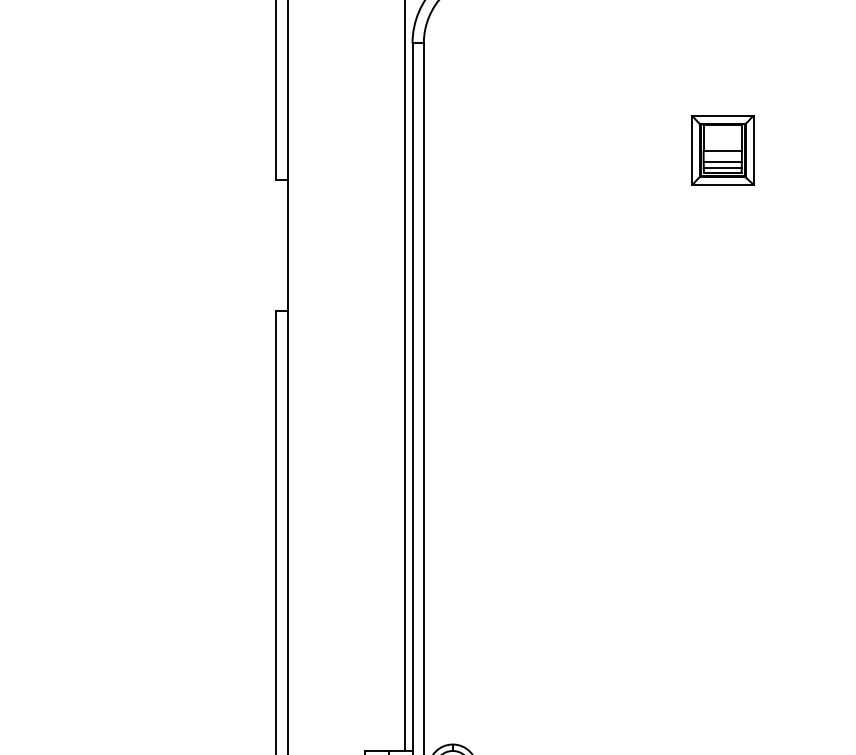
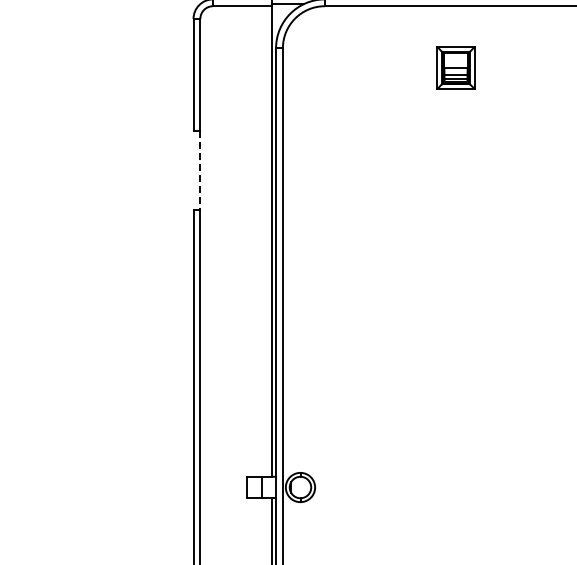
part: (721, 149) -> (455, 67), moved
line: (287, 245) -> (200, 170), solid -> dashed

